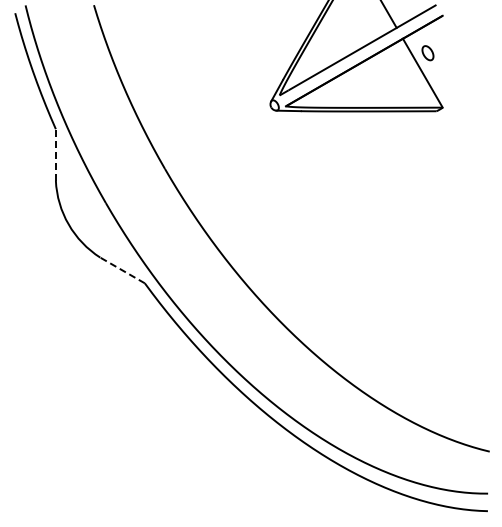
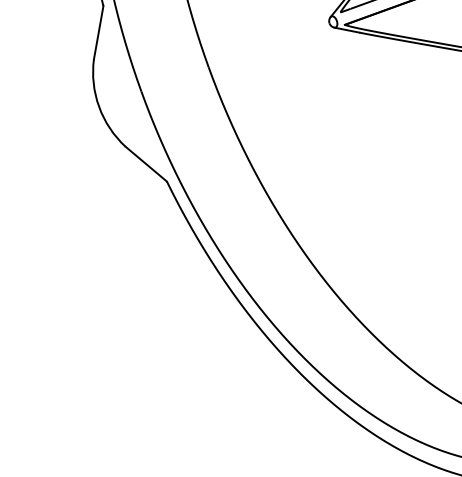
line: (55, 154) -> (98, 32), dashed -> solid
line: (122, 270) -> (146, 164), dashed -> solid

